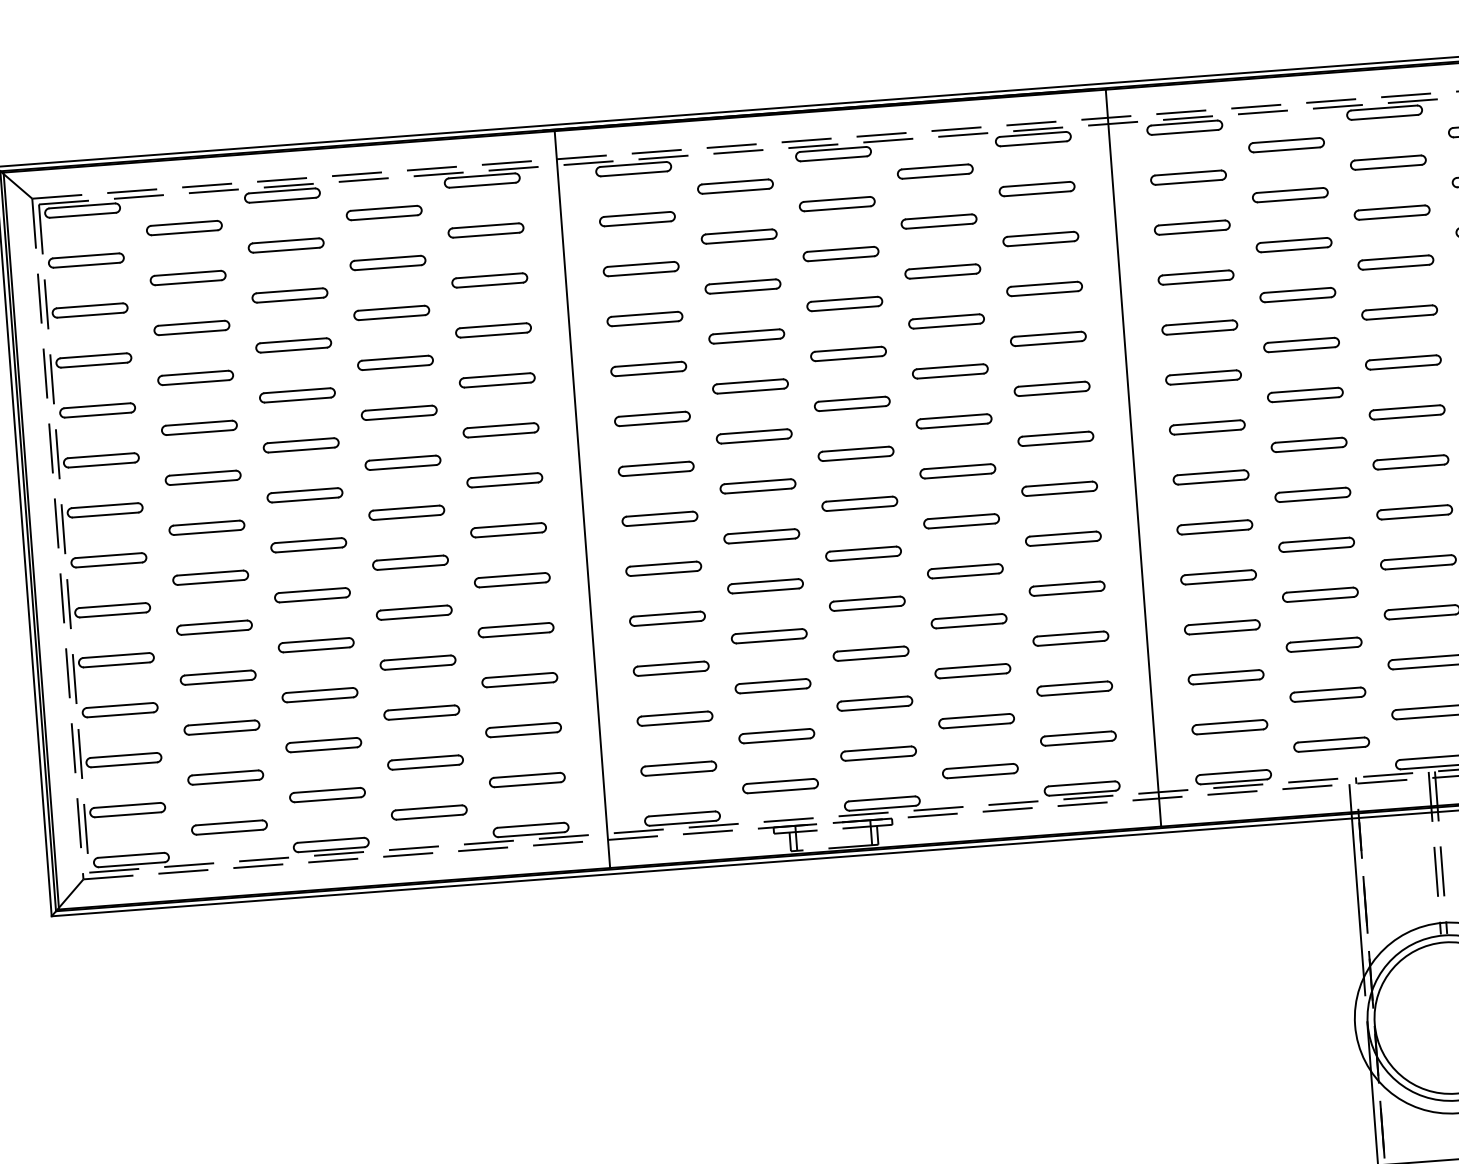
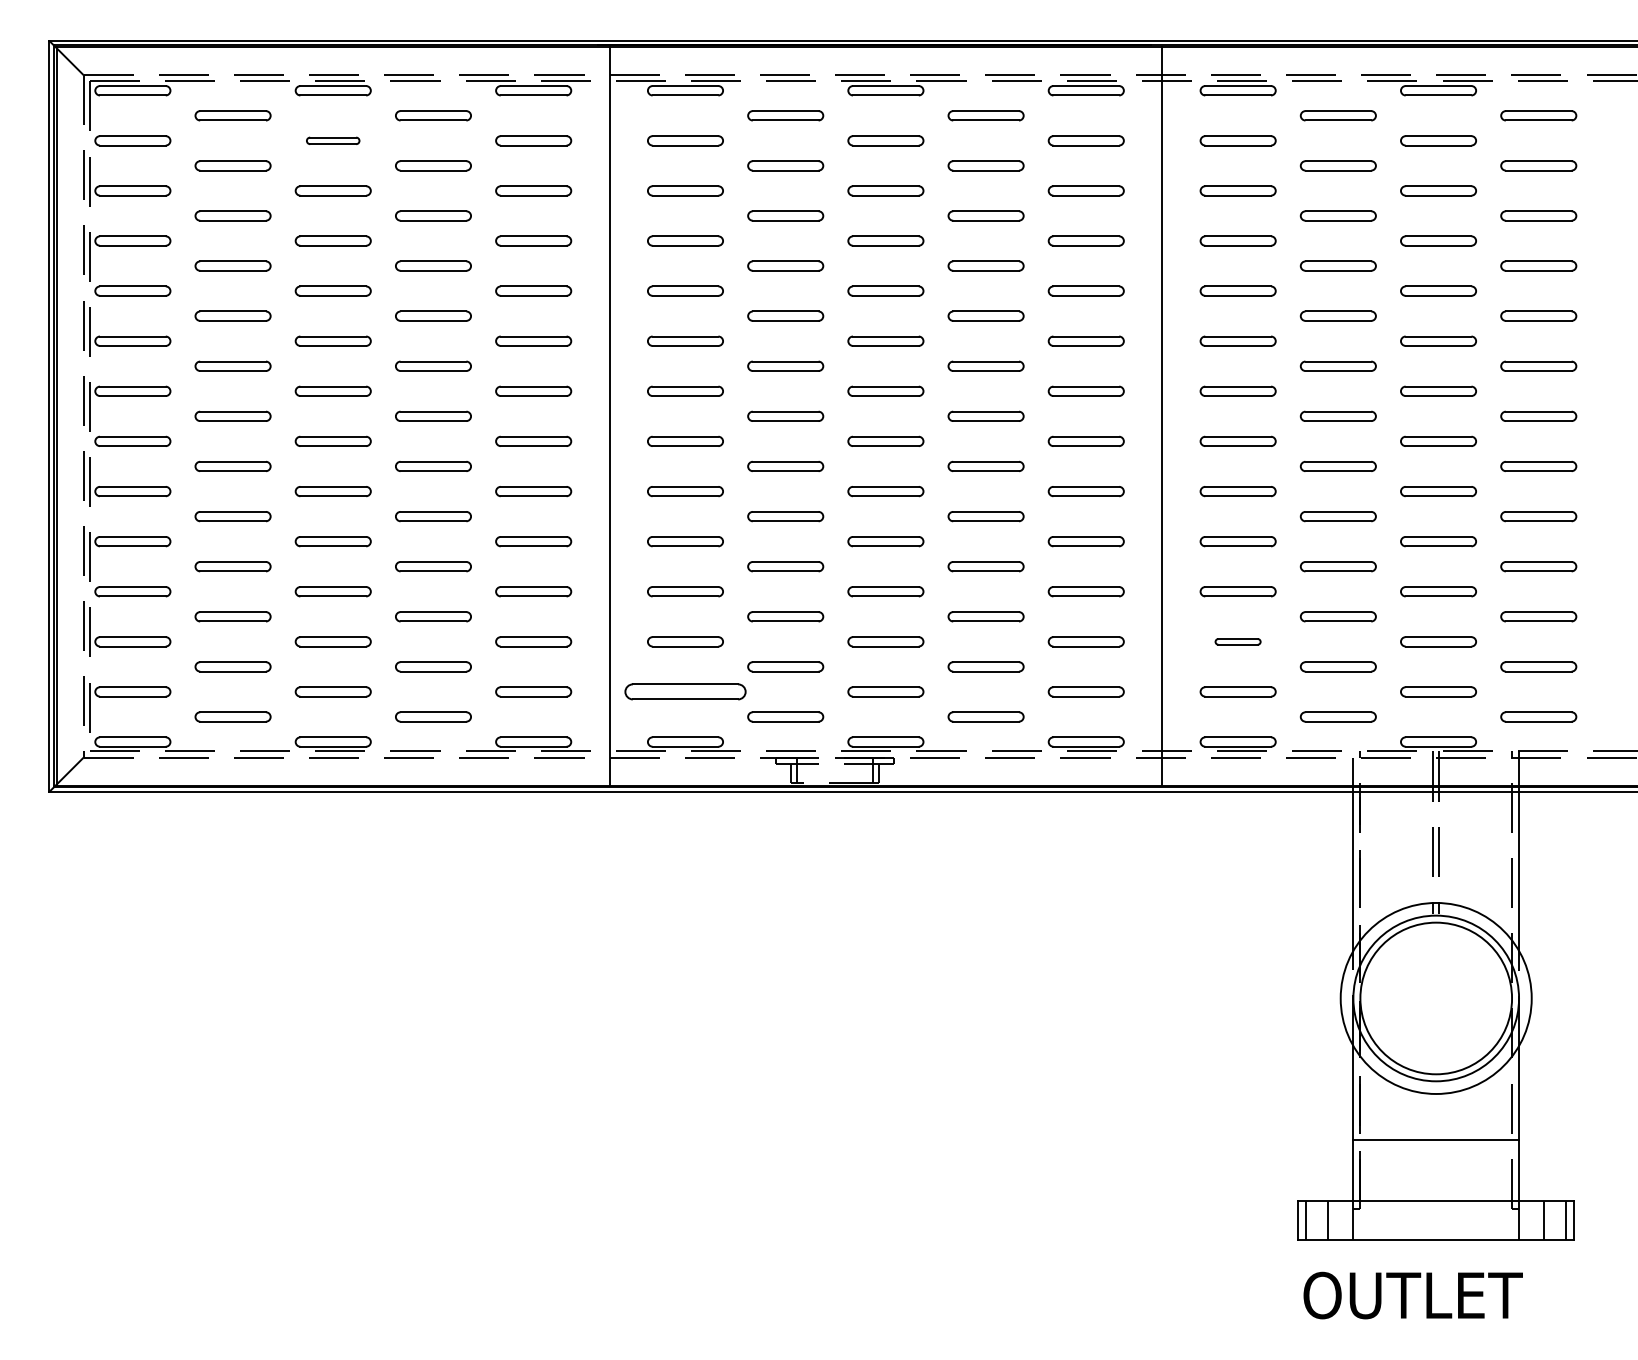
part: (285, 245) -> (332, 140), size x0.7
part: (1225, 676) -> (1237, 641), size x0.6
part: (678, 768) -> (685, 691), size x1.6

